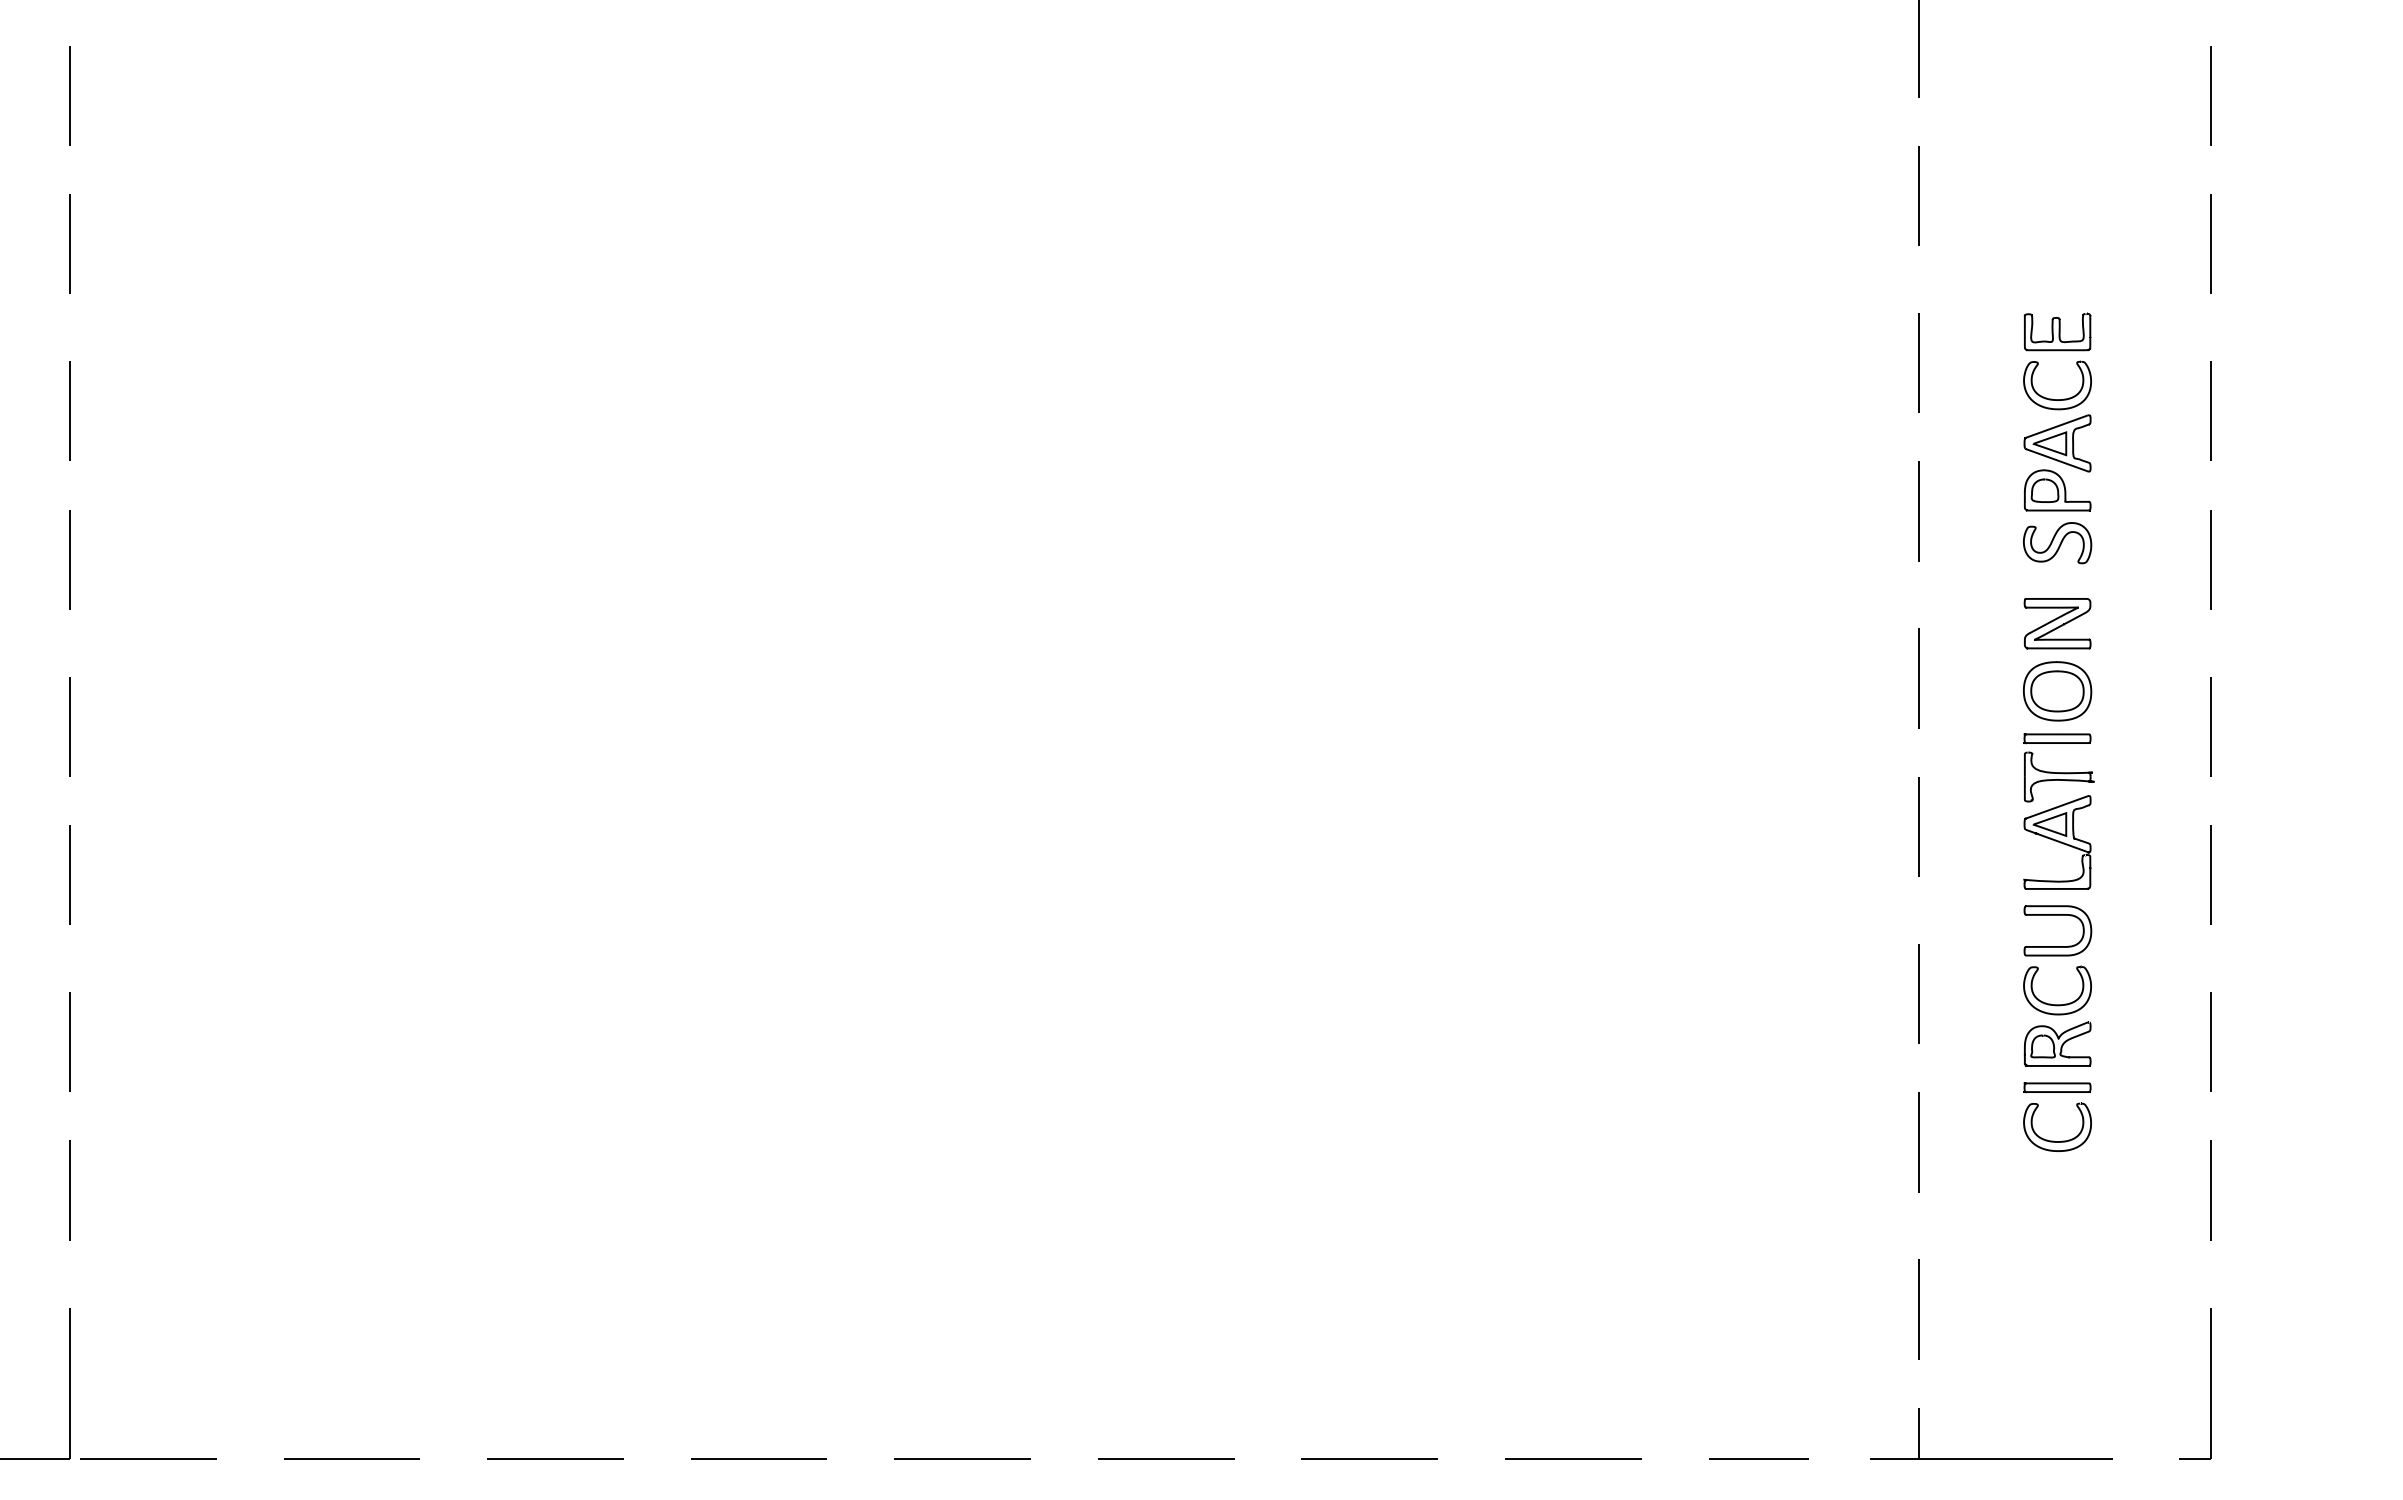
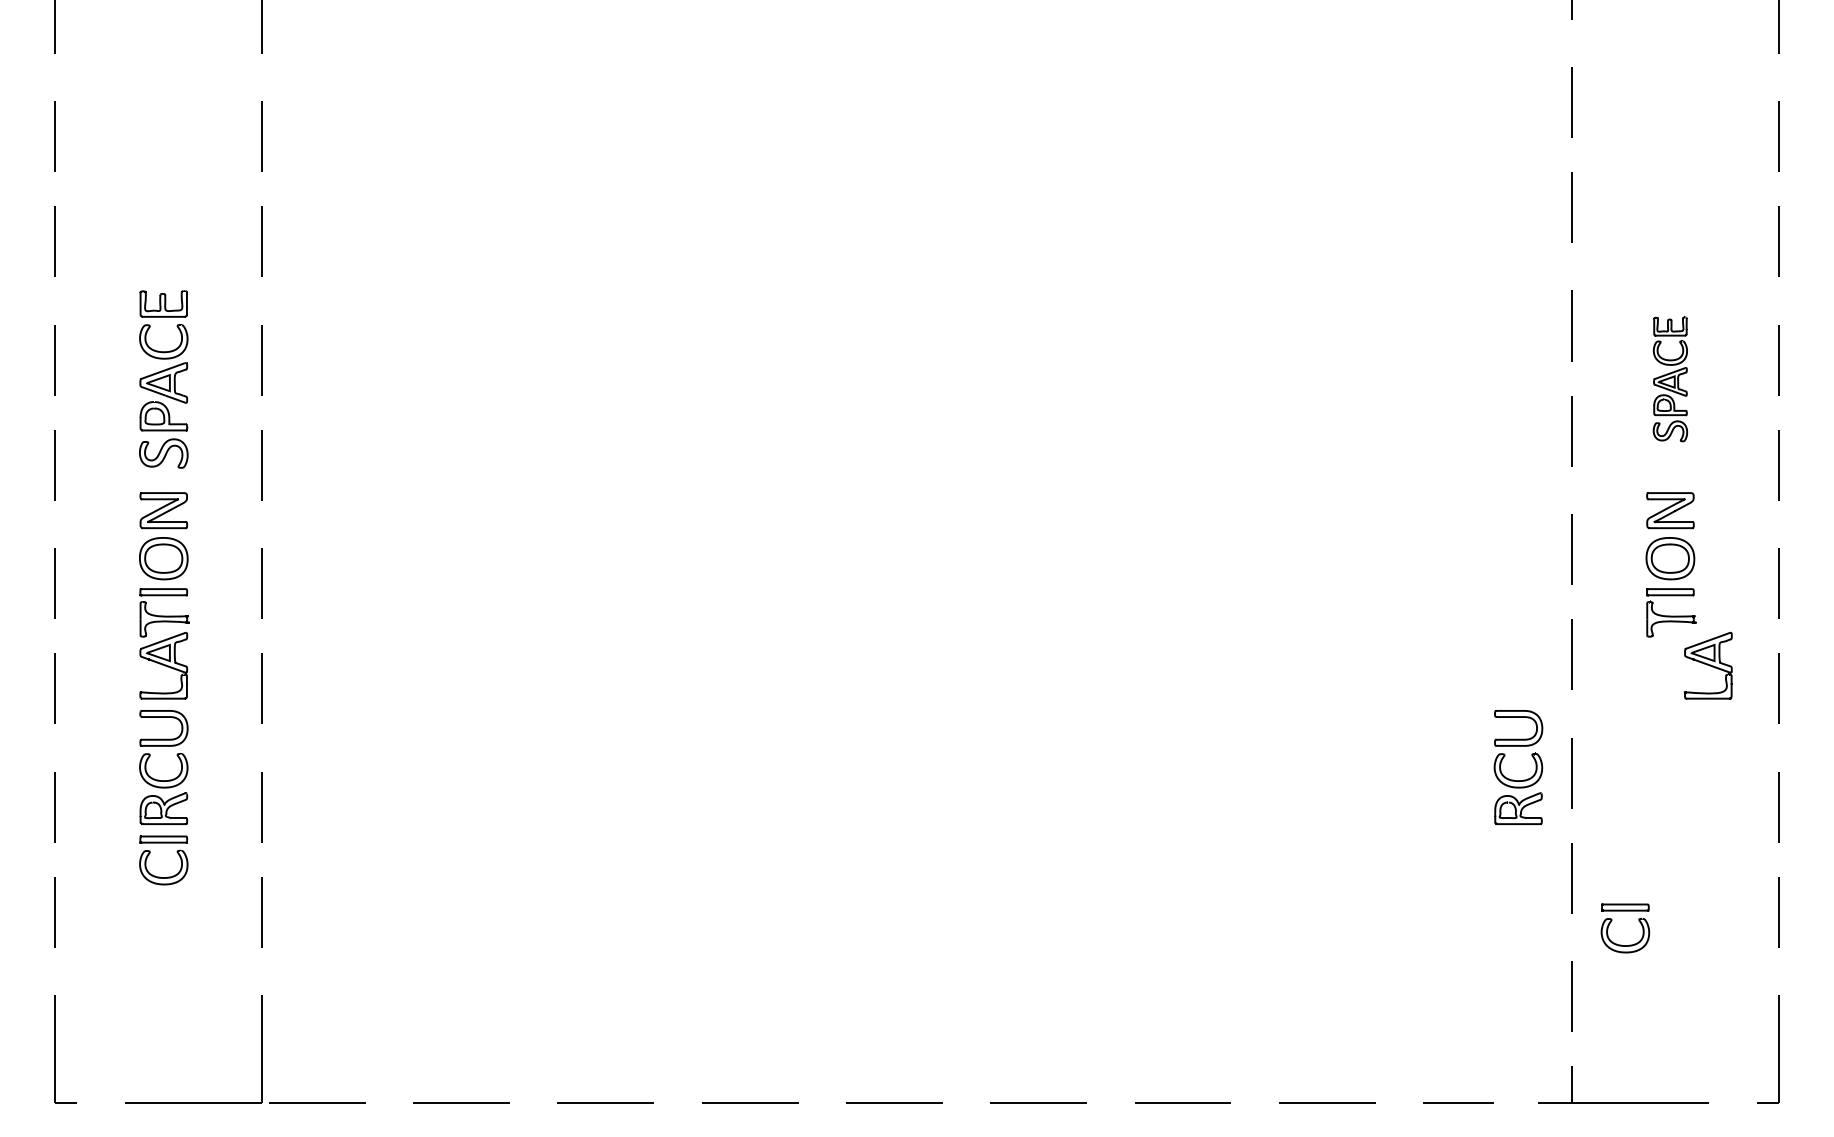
part: (2057, 438) -> (1670, 379), size x0.7
part: (2056, 842) -> (1707, 665), moved
part: (2050, 1002) -> (1513, 779), moved
part: (2037, 1108) -> (1611, 922), moved

